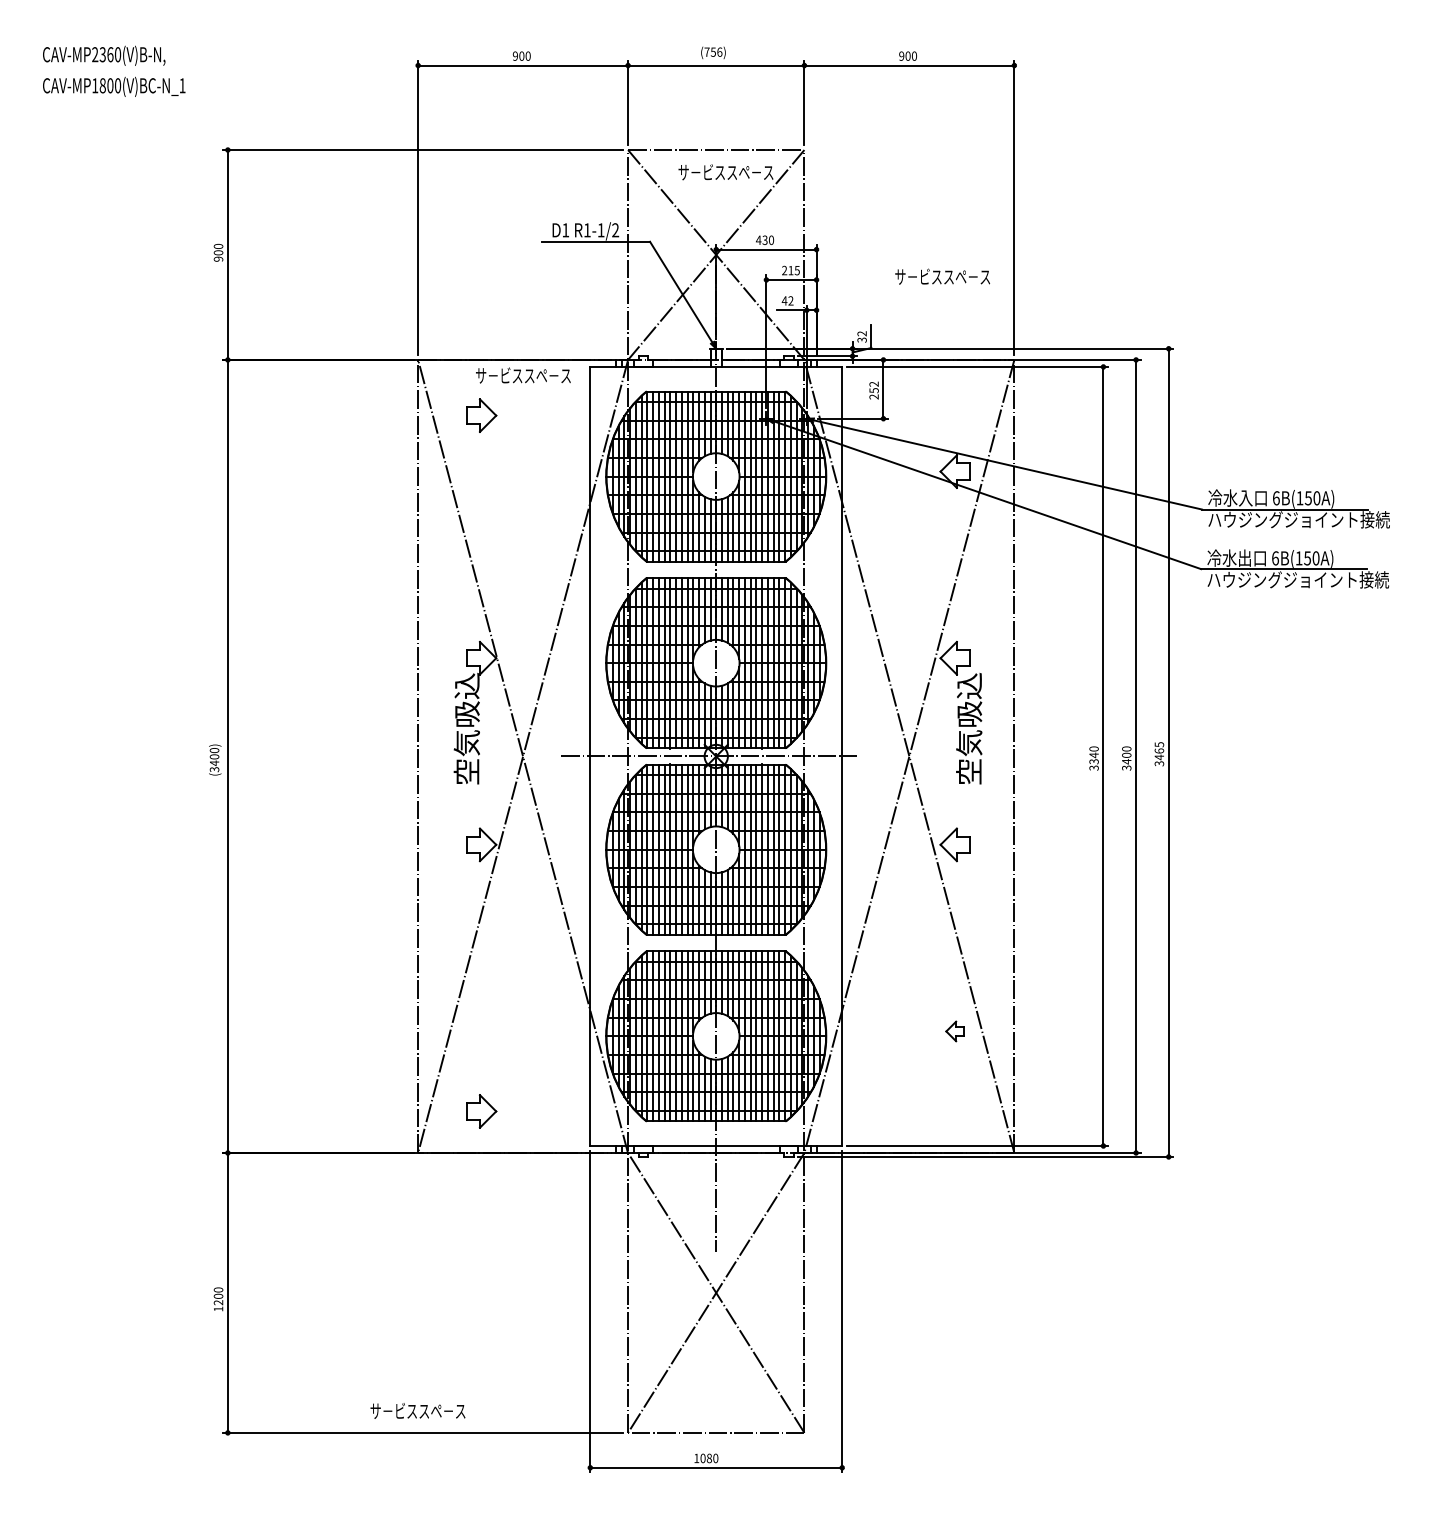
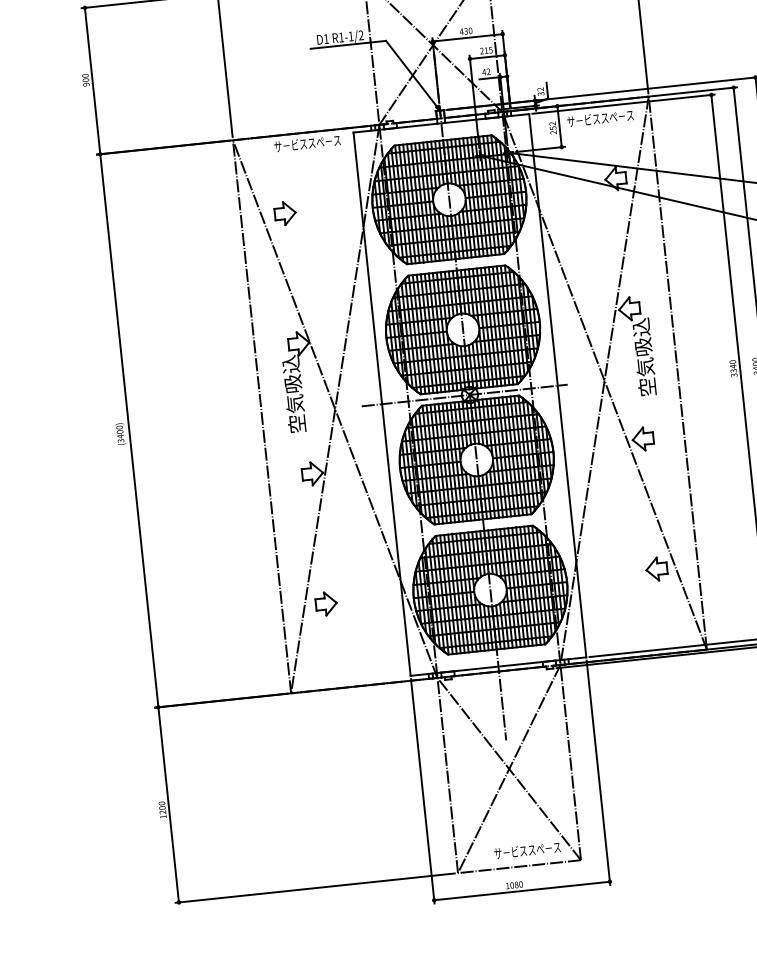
text: (942, 276) -> (600, 118), moved
part: (481, 415) -> (285, 213), moved
part: (954, 1031) -> (656, 569), size x1.67
part: (481, 1111) -> (326, 603), moved
text: (417, 1410) -> (527, 850), moved

